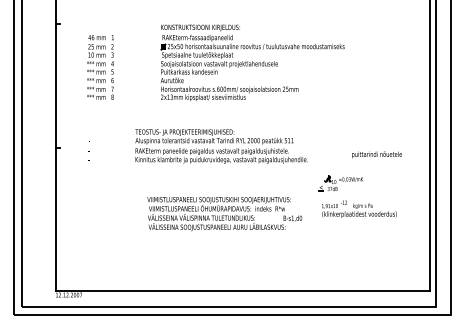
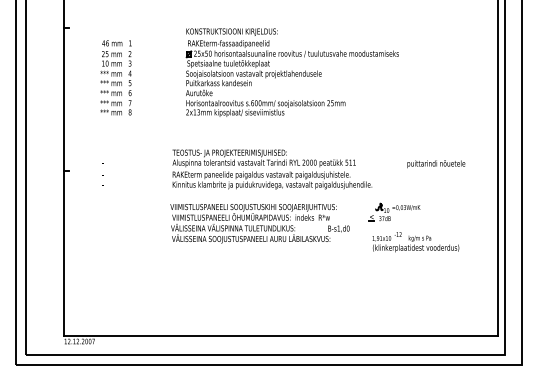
text: (221, 146) -> (272, 169), moved
text: (377, 155) -> (436, 164), moved
text: (224, 213) -> (259, 223), moved

